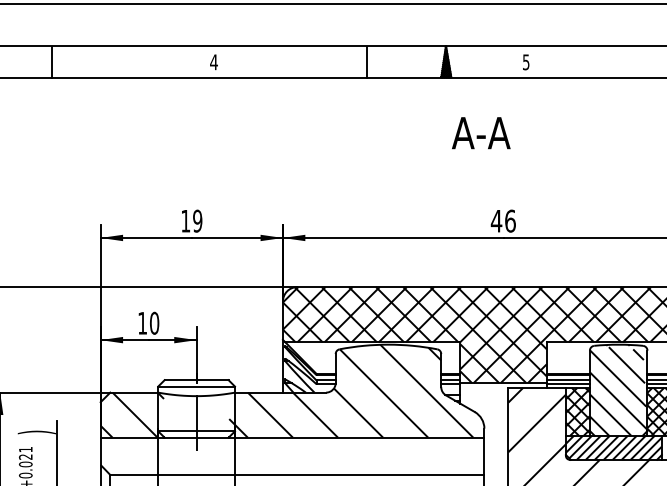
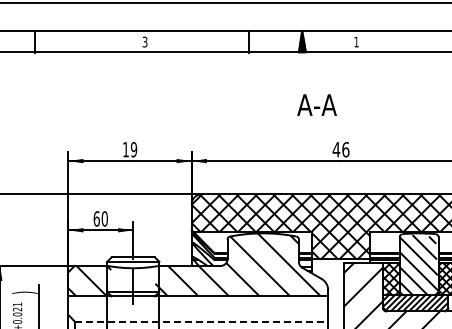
text: (213, 61) -> (144, 41), 4 -> 3
text: (526, 61) -> (356, 41), 5 -> 1
text: (480, 132) -> (316, 104), moved
text: (142, 322) -> (96, 218), 10 -> 60
line: (297, 474) -> (201, 321), solid -> dashed

